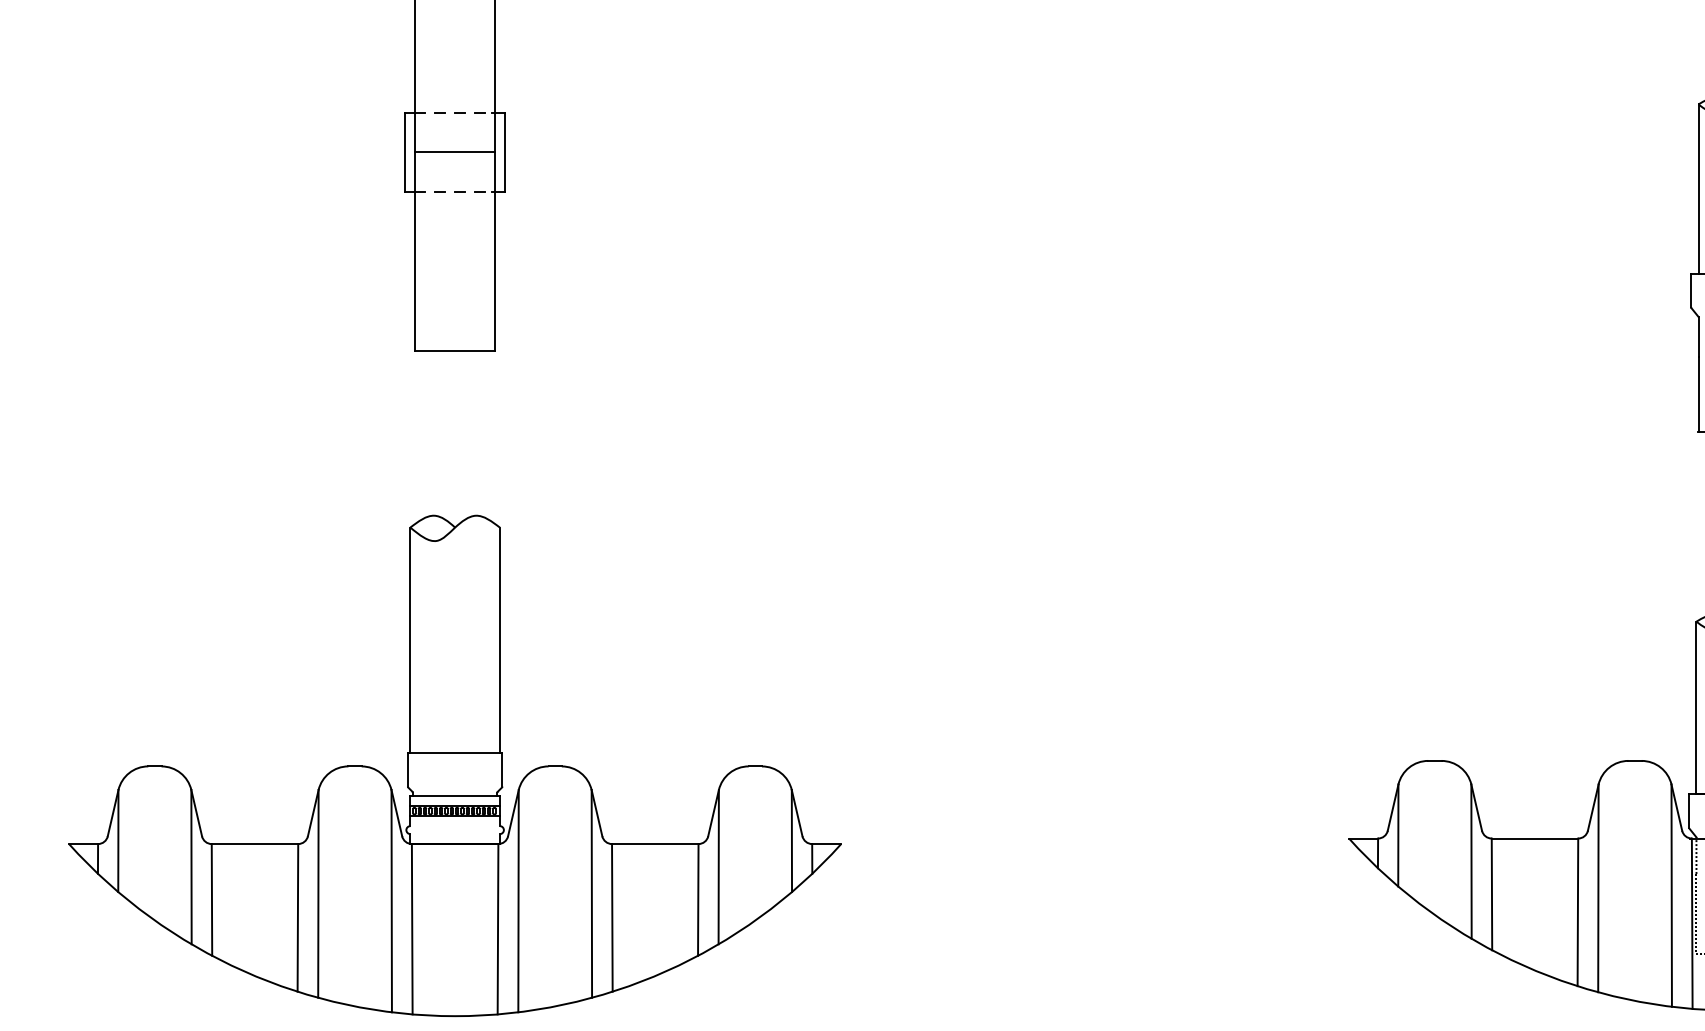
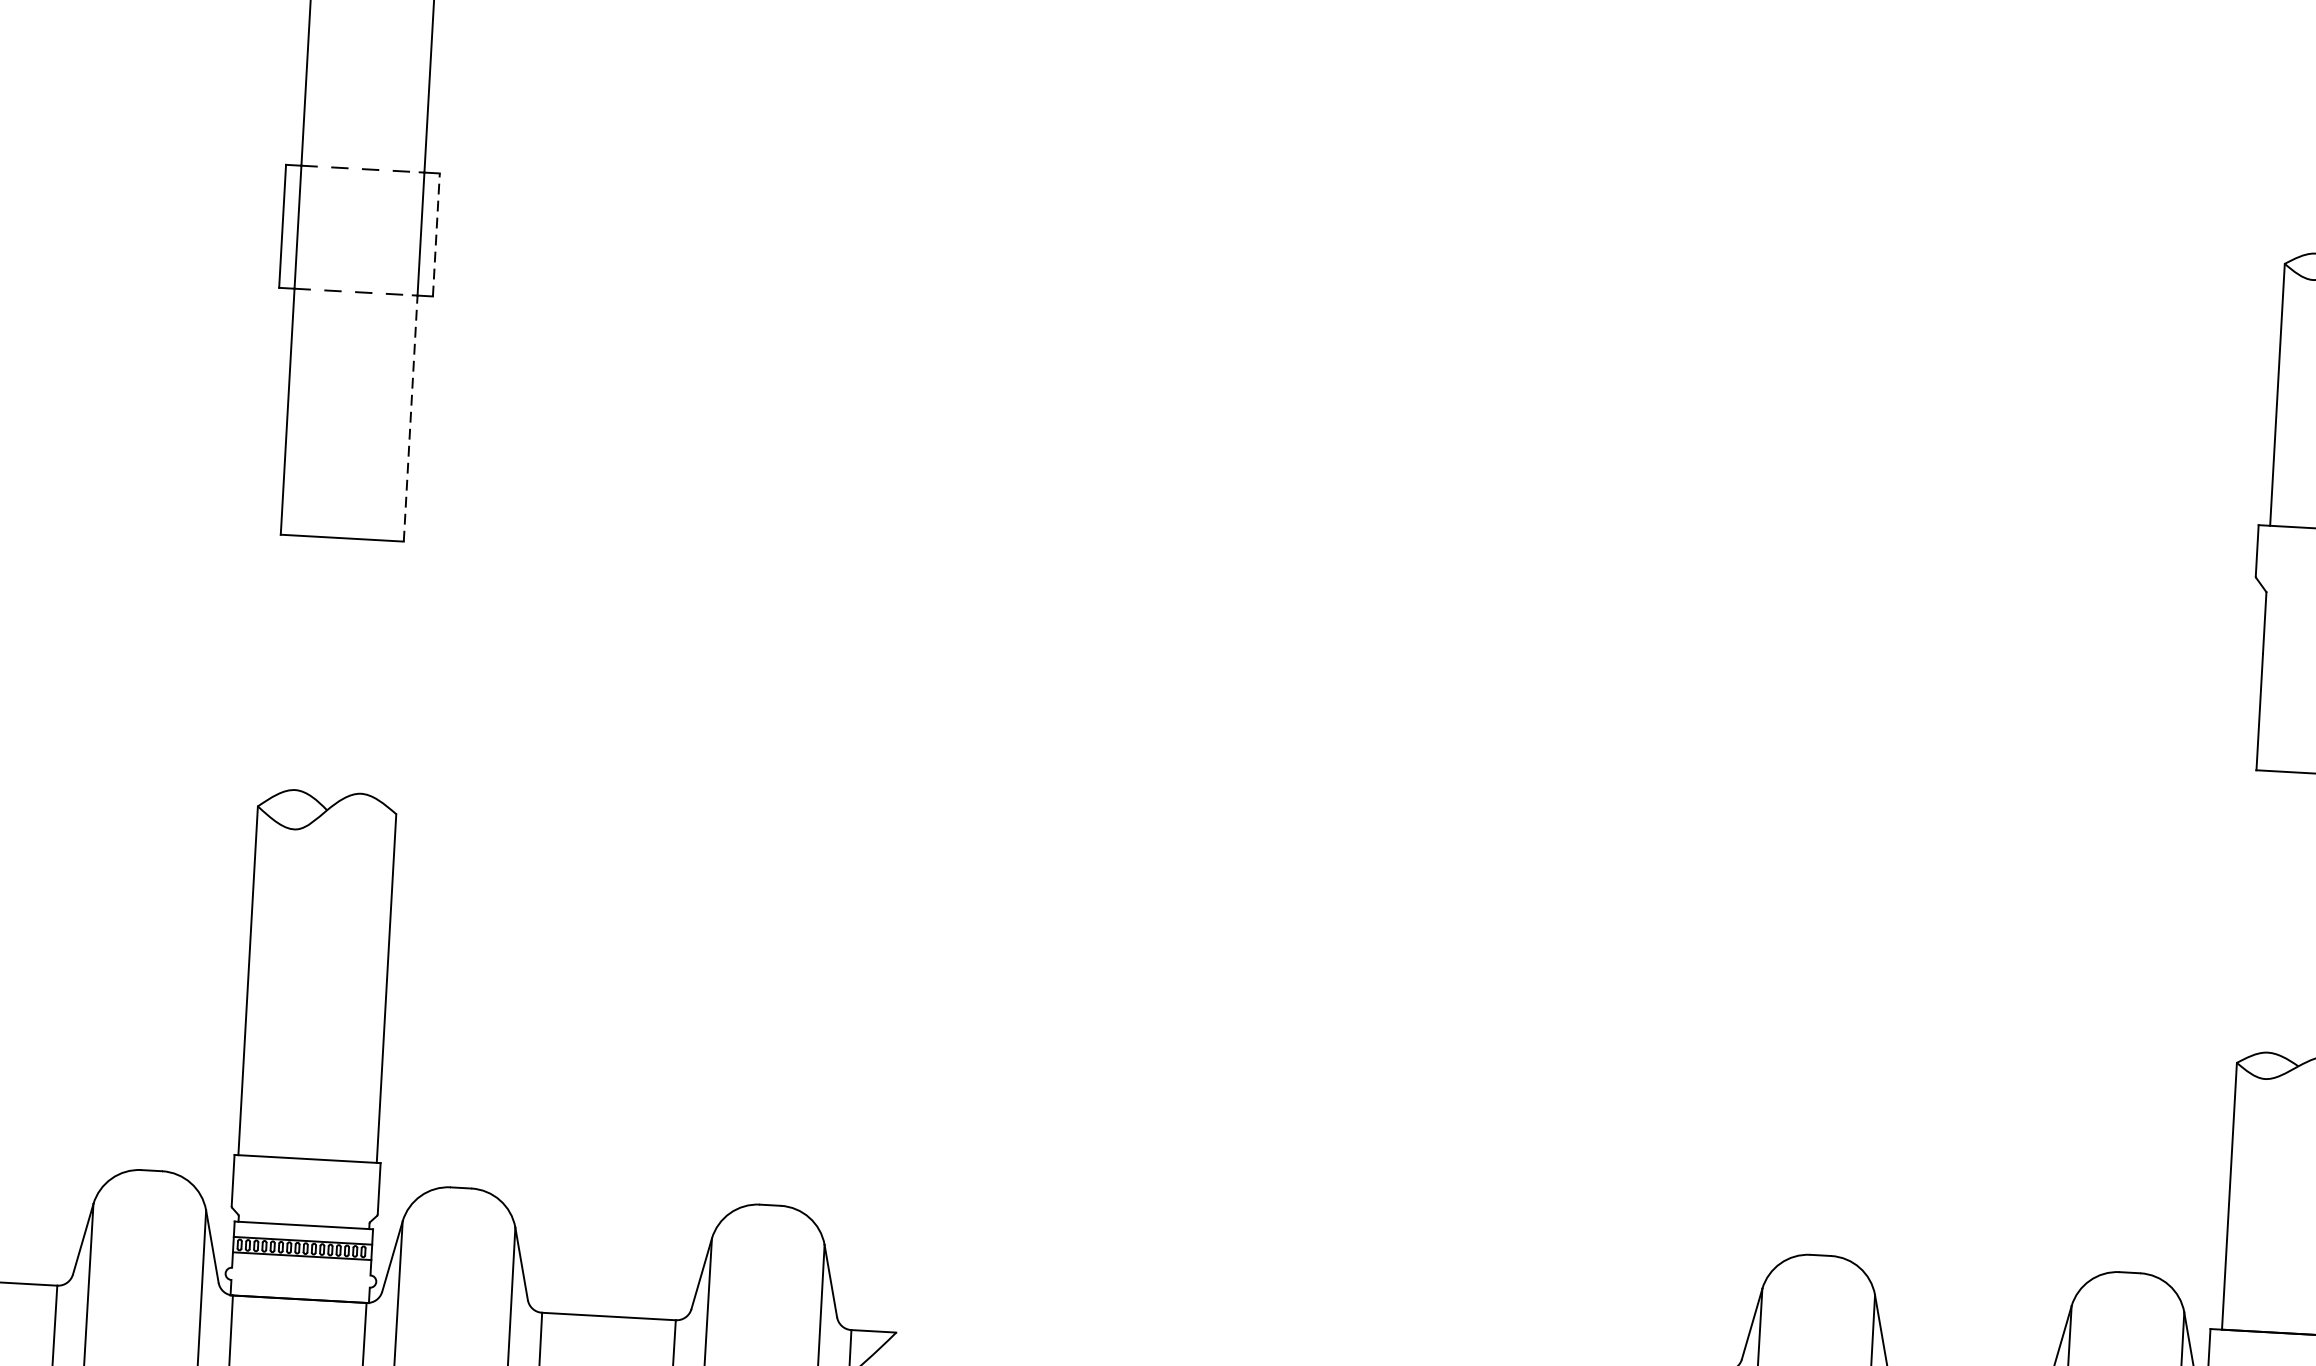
line: (454, 152) -> (358, 230), removed
line: (504, 152) -> (435, 234), solid -> dashed
line: (494, 271) -> (410, 417), solid -> dashed

